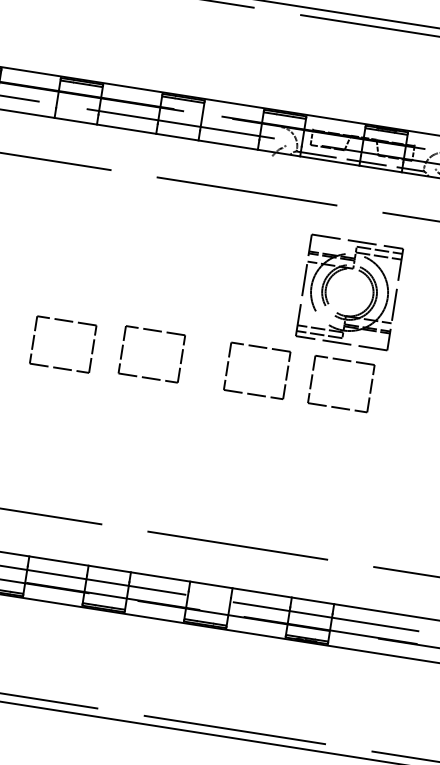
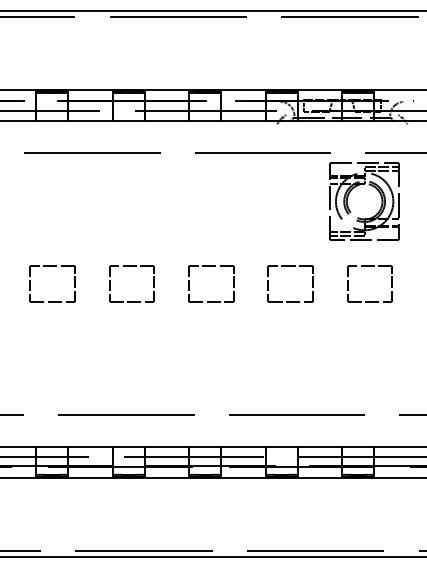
part: (338, 272) -> (354, 188), moved
part: (66, 321) -> (131, 266), moved
part: (344, 360) -> (369, 266), moved

